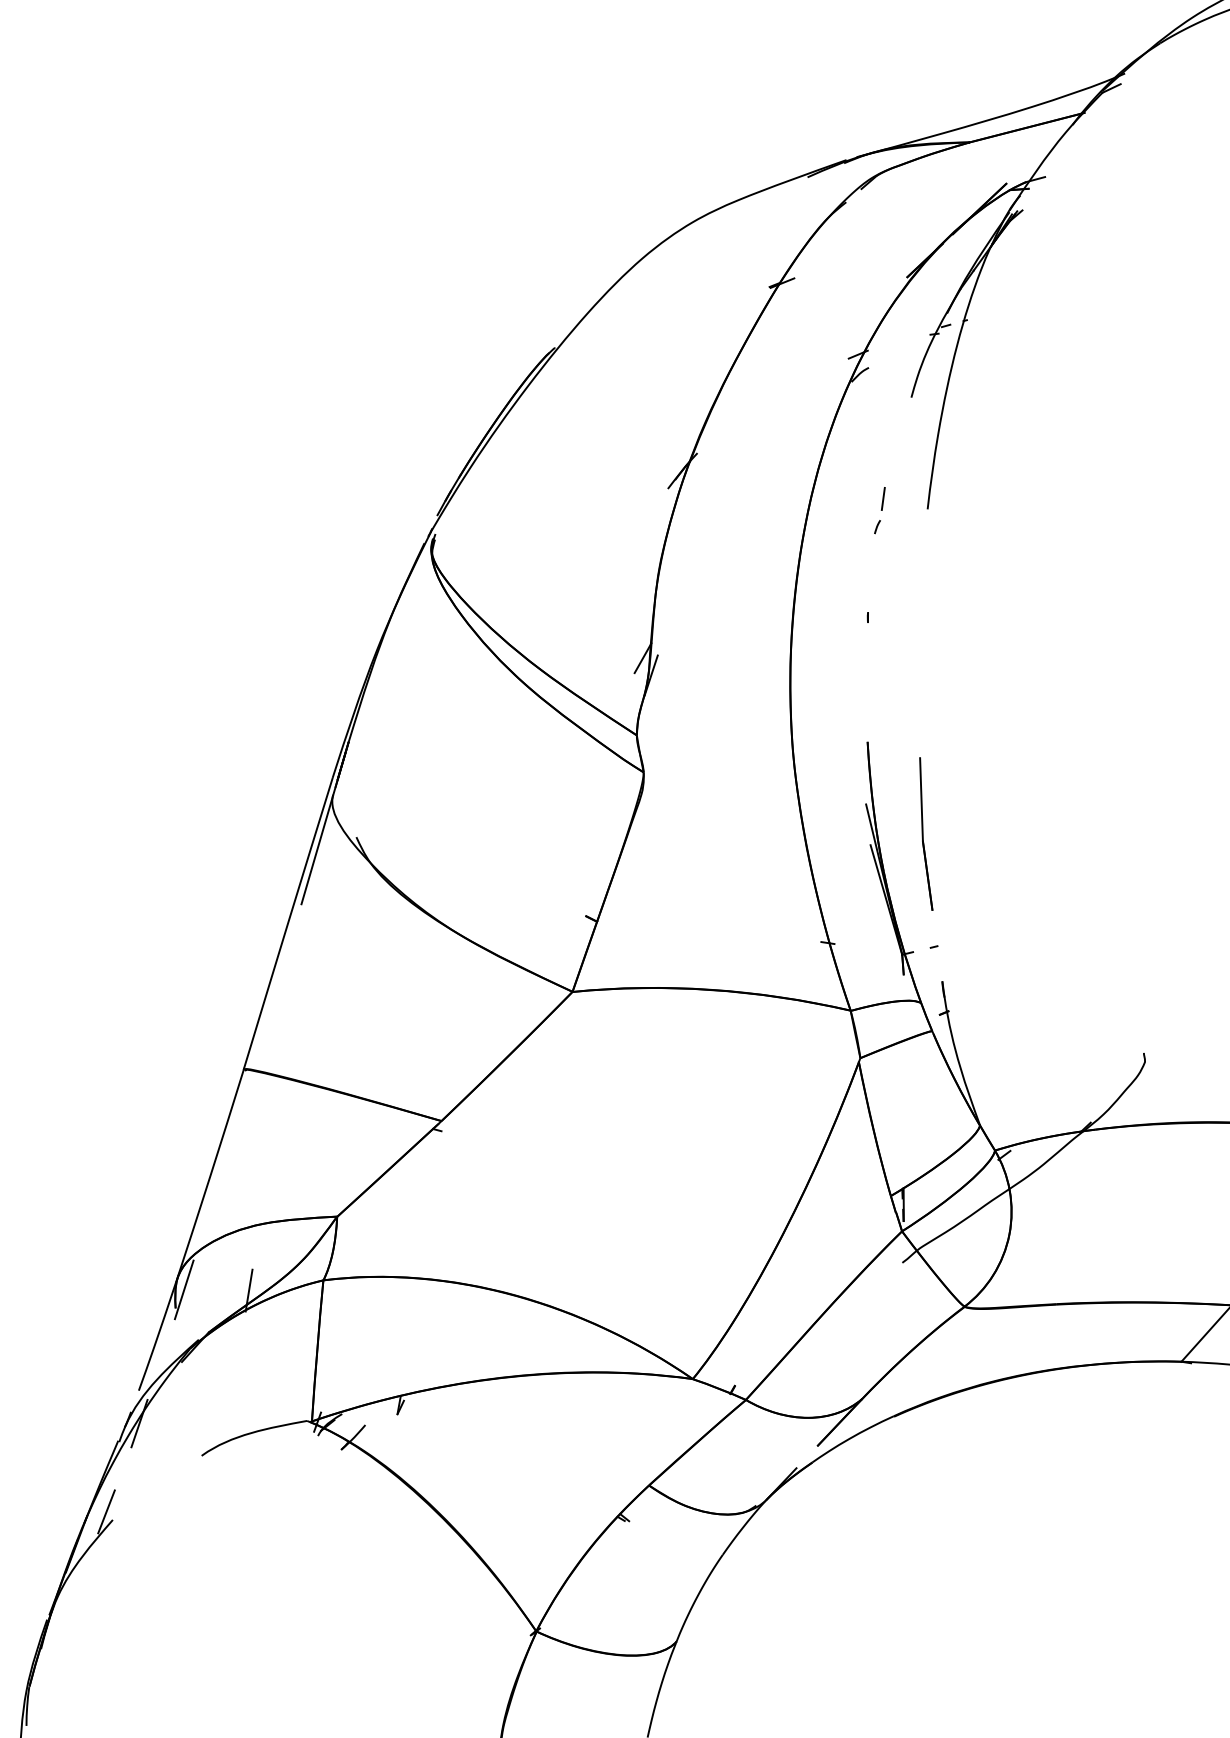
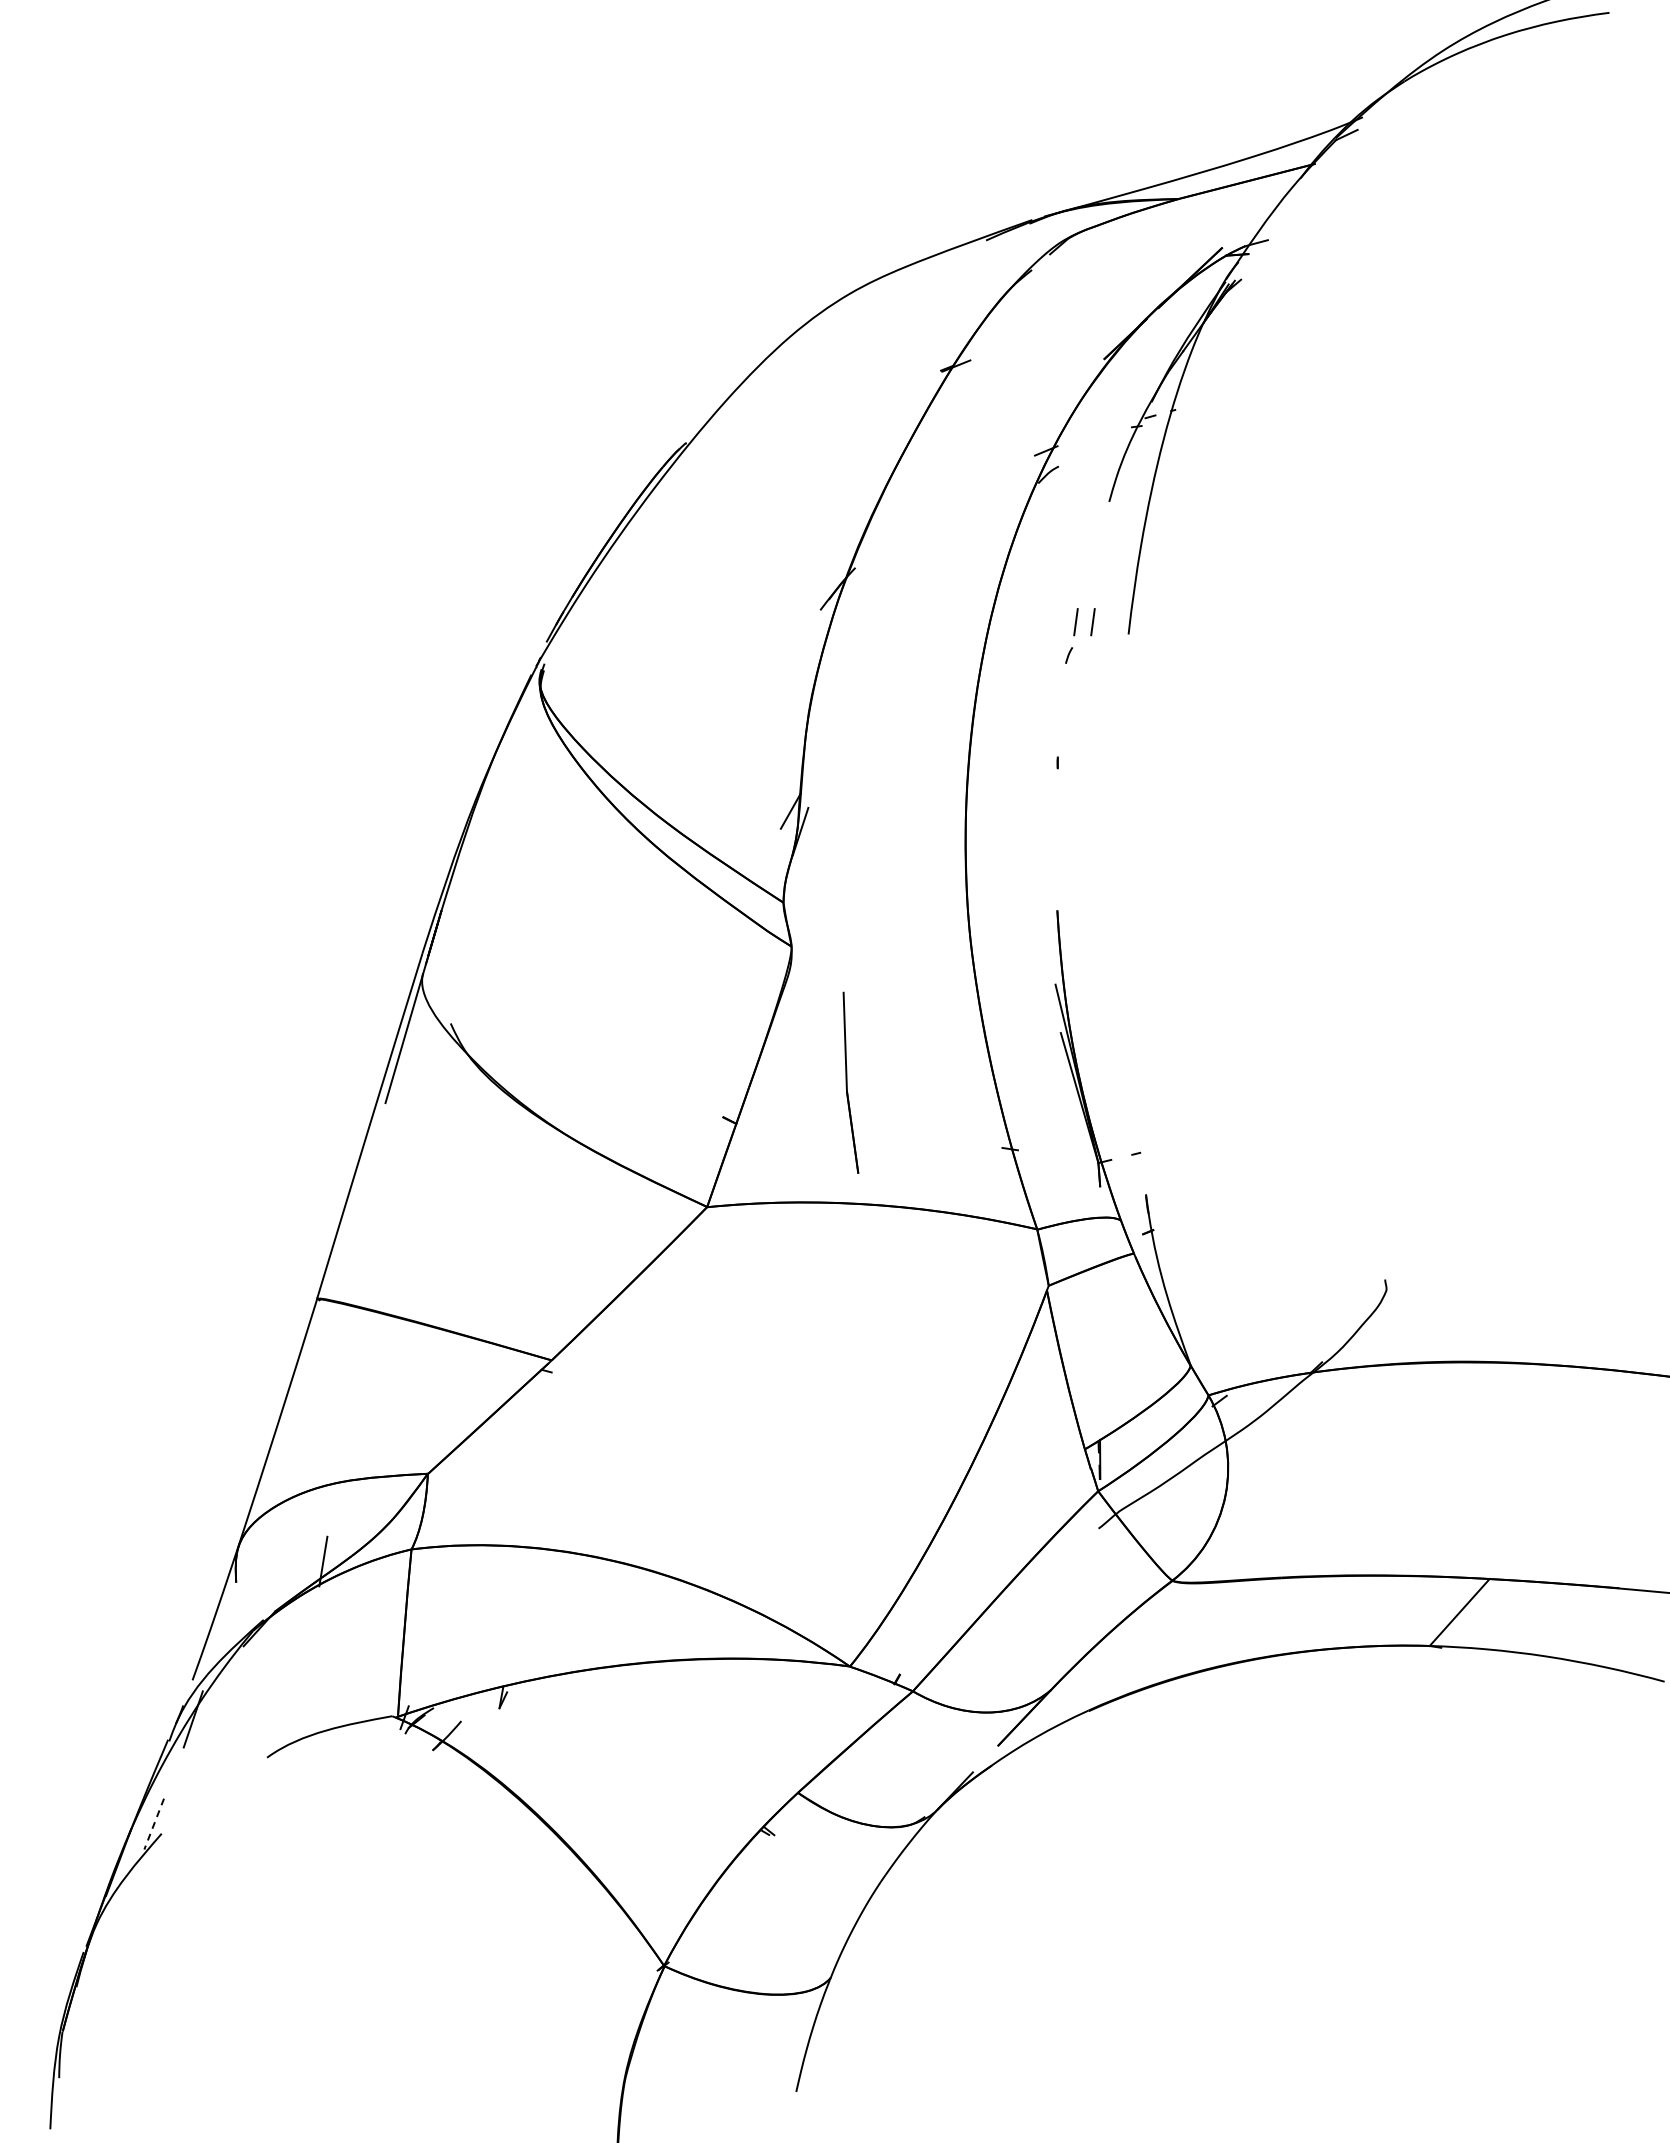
line: (897, 499) -> (1092, 622), added
part: (925, 833) -> (850, 1082), moved
line: (184, 1289) -> (246, 1560), removed
line: (106, 1512) -> (154, 1824), solid -> dashed

